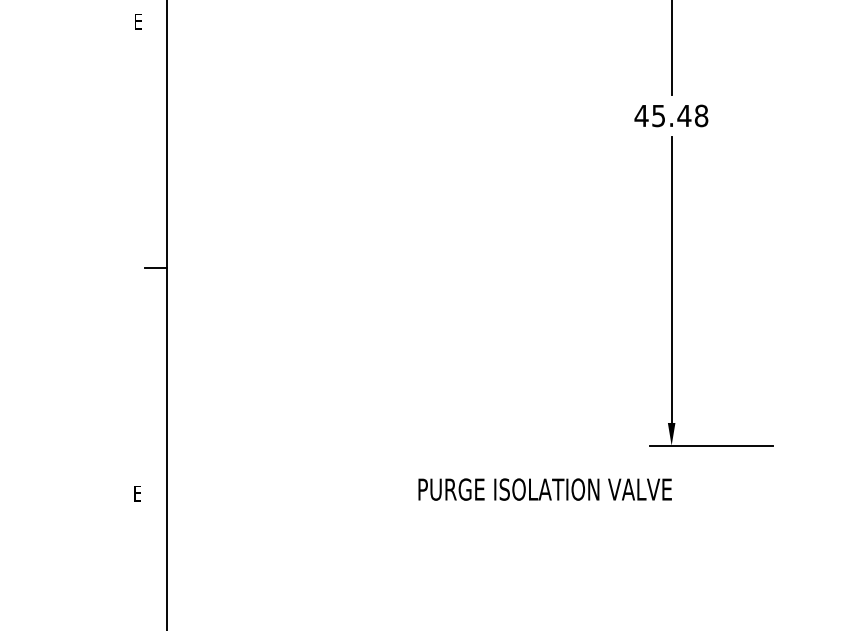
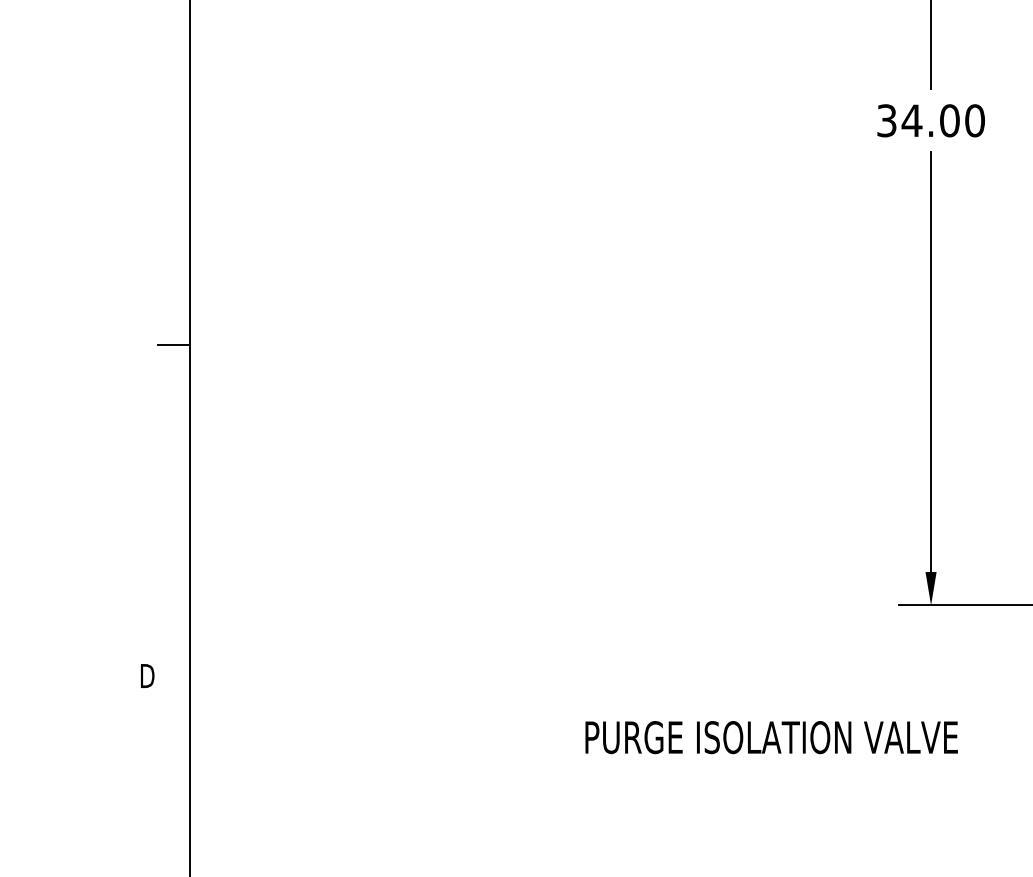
text: (671, 115) -> (930, 120), 45.48 -> 34.00
text: (544, 489) -> (770, 737), moved
text: (138, 493) -> (147, 675), E -> D

